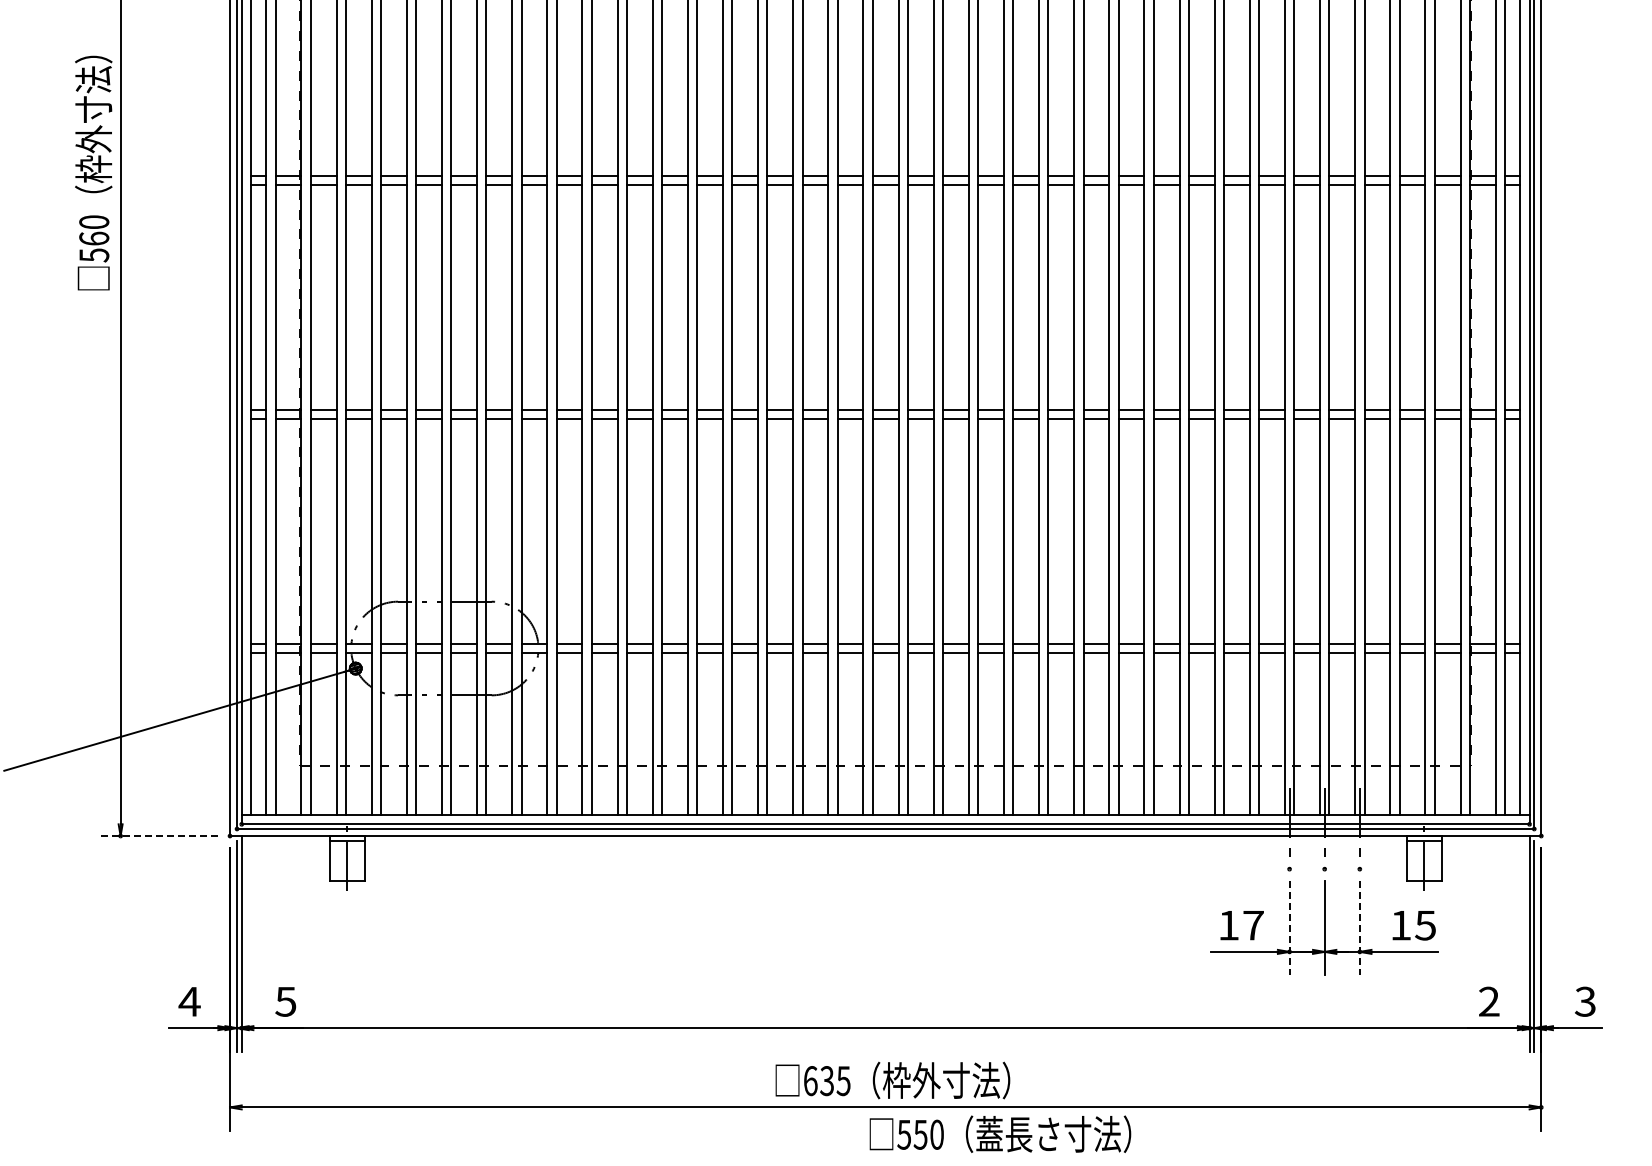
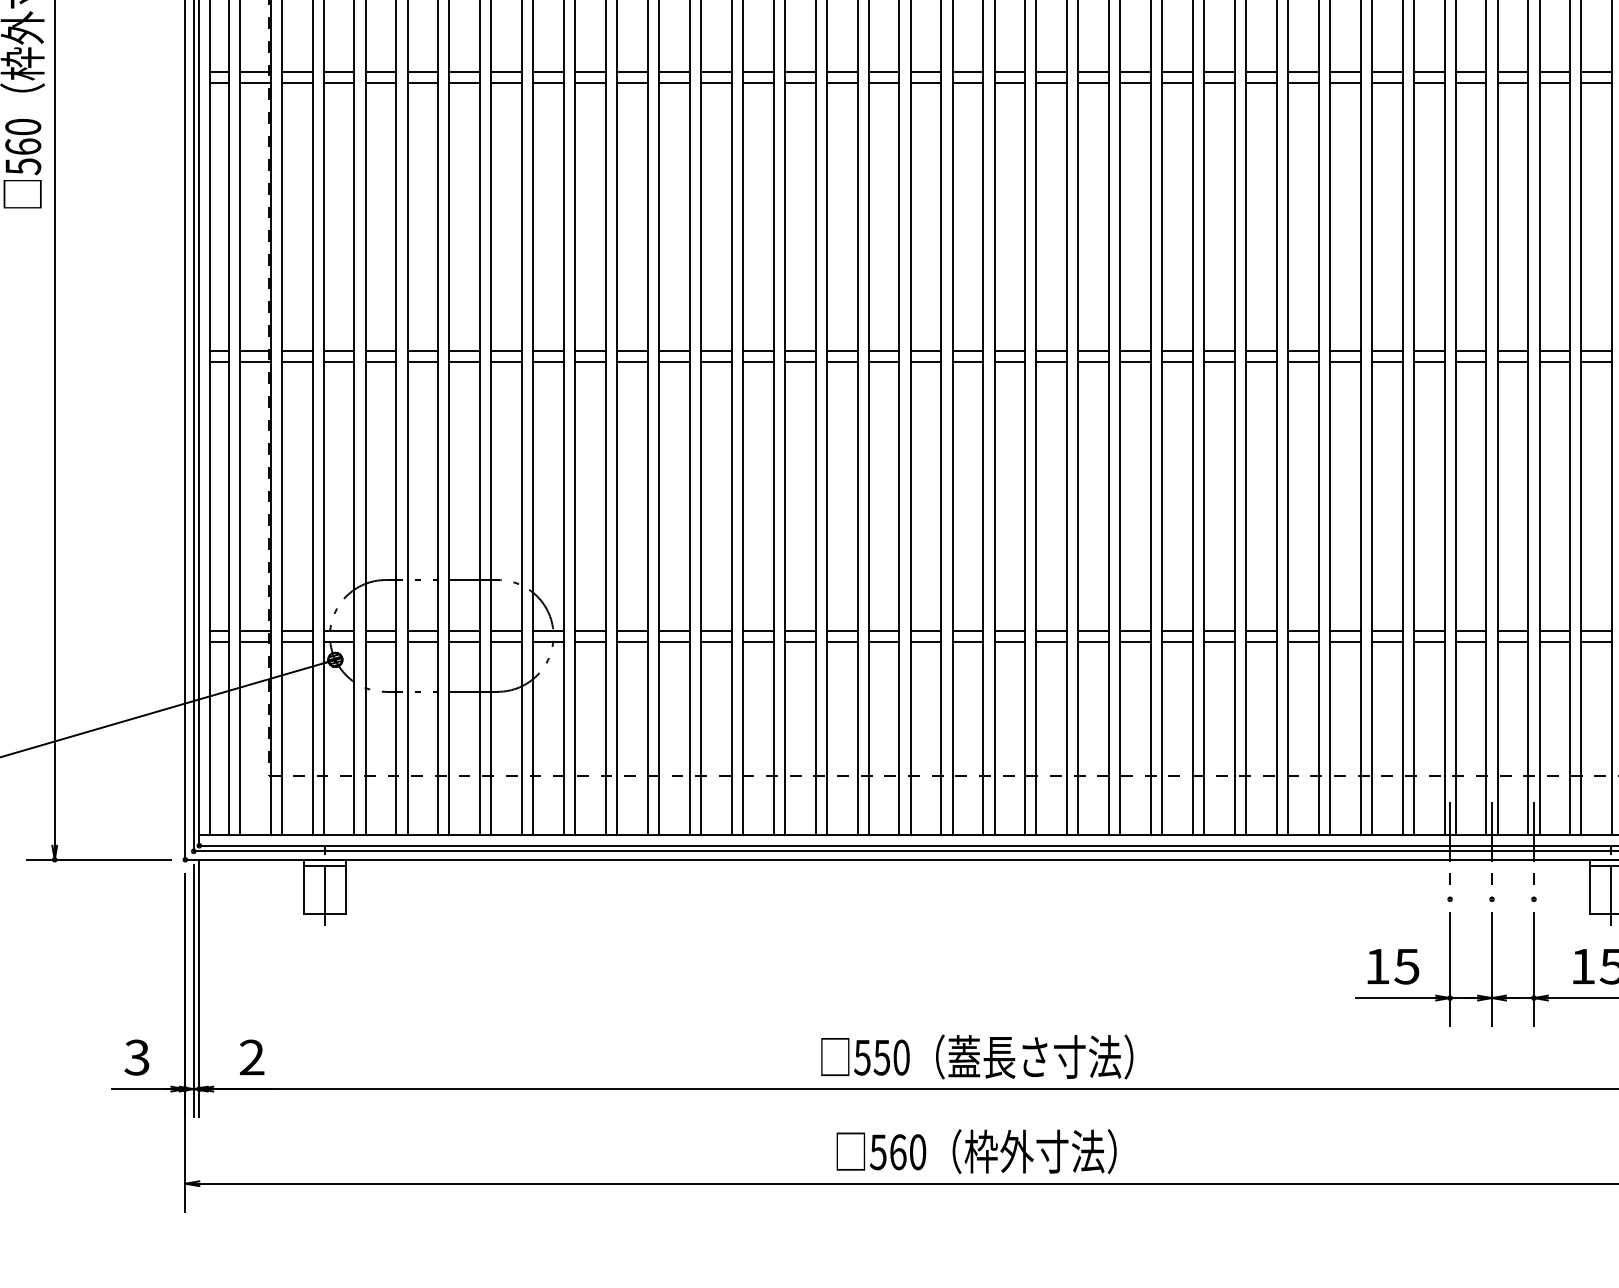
line: (157, 836) -> (98, 860), dashed -> solid
text: (1252, 925) -> (1405, 966), 17 -> 15
line: (1289, 928) -> (1450, 970), dashed -> solid
line: (1359, 928) -> (1533, 970), dashed -> solid
text: (189, 1001) -> (136, 1057), 4 -> 3
text: (285, 1001) -> (251, 1057), 5 -> 2
text: (826, 1081) -> (897, 1152), 635 -> 560
text: (1000, 1133) -> (977, 1056), moved

